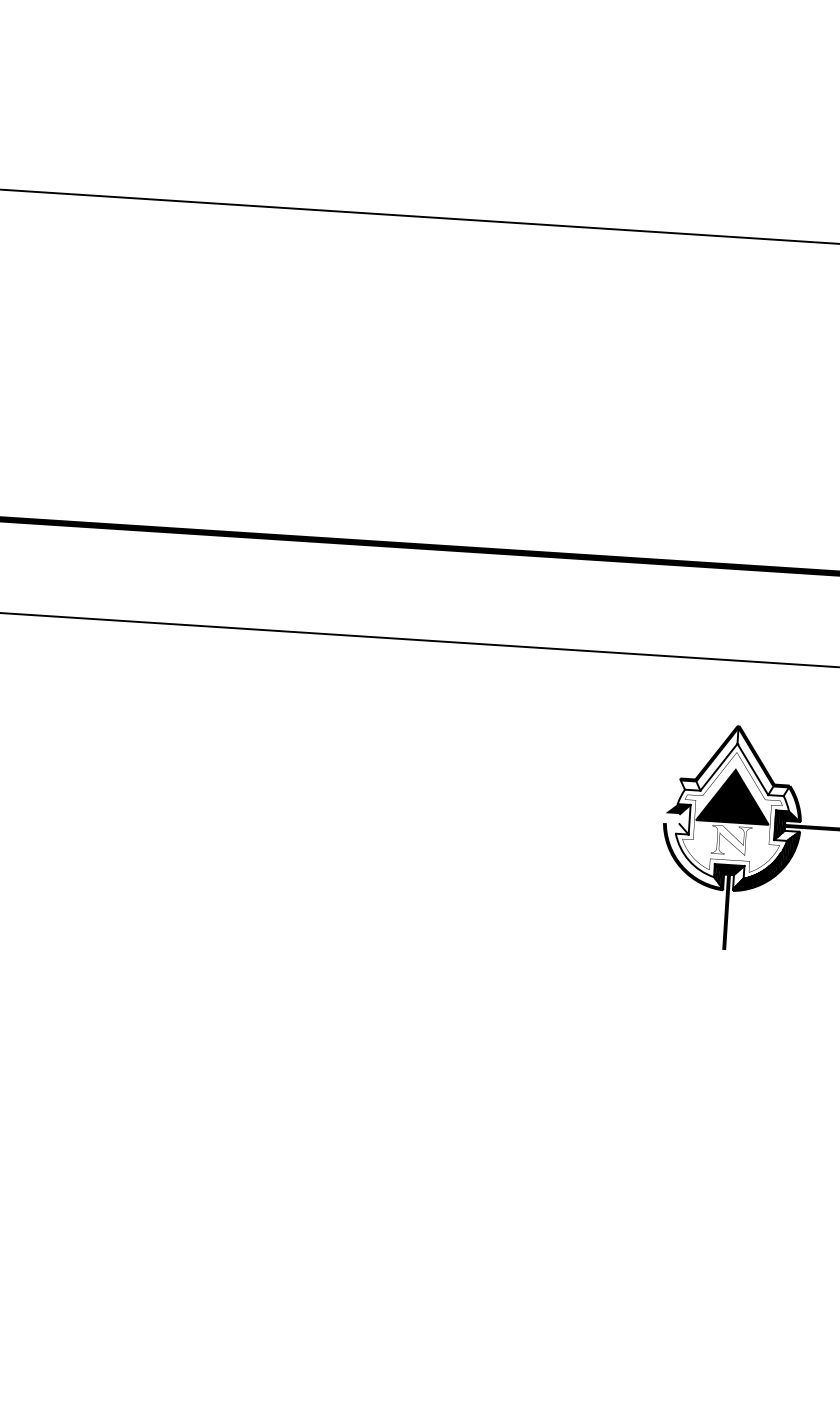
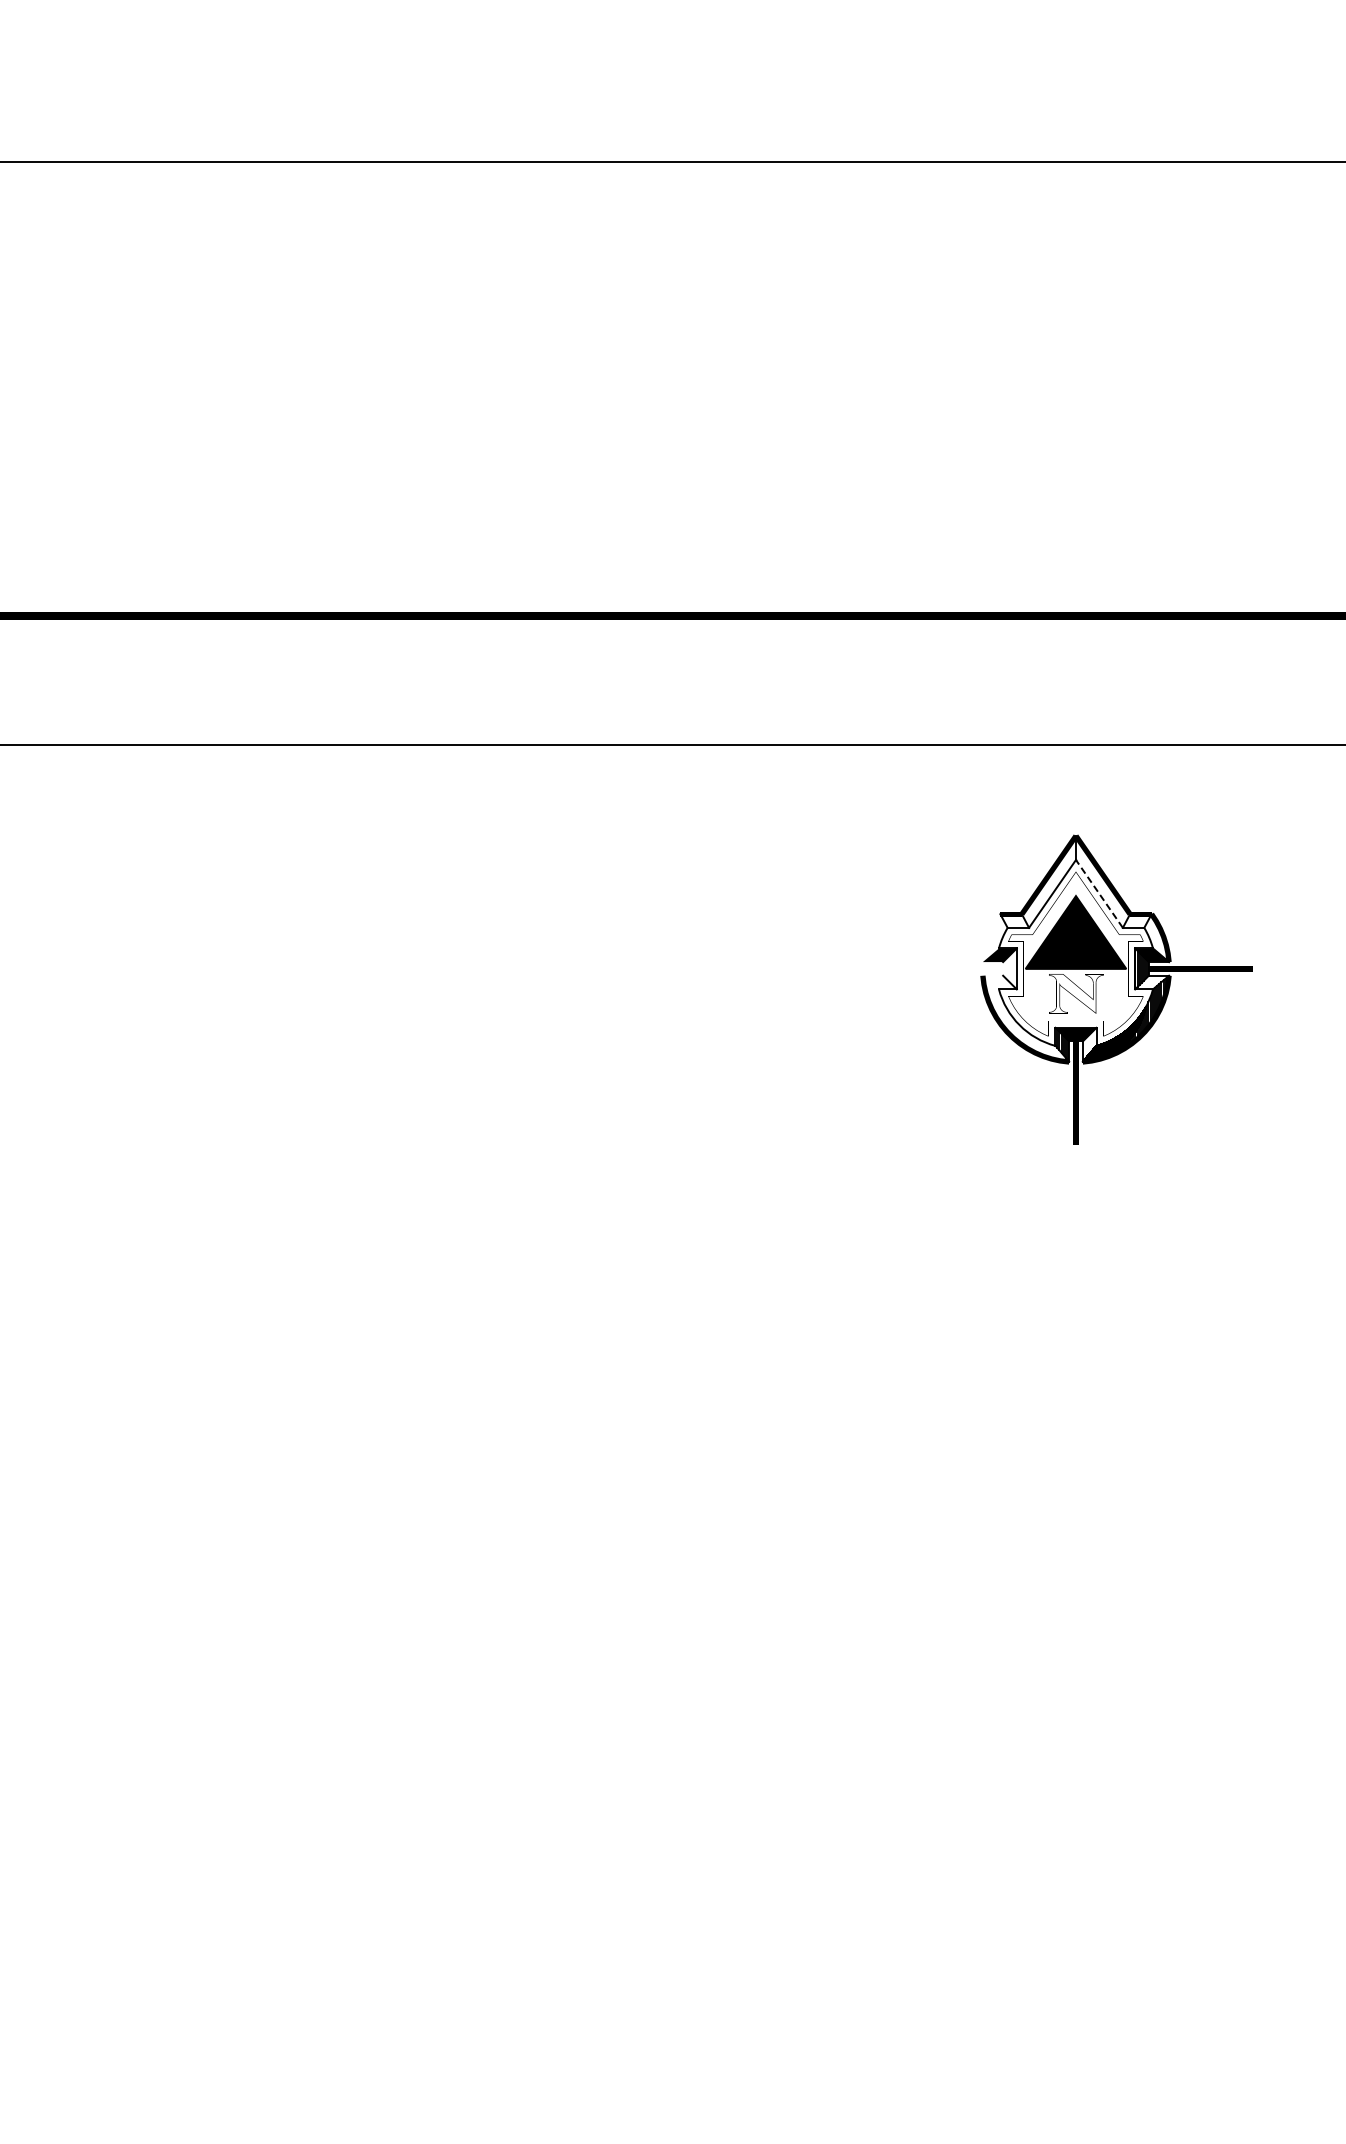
line: (752, 769) -> (1099, 893), solid -> dashed

